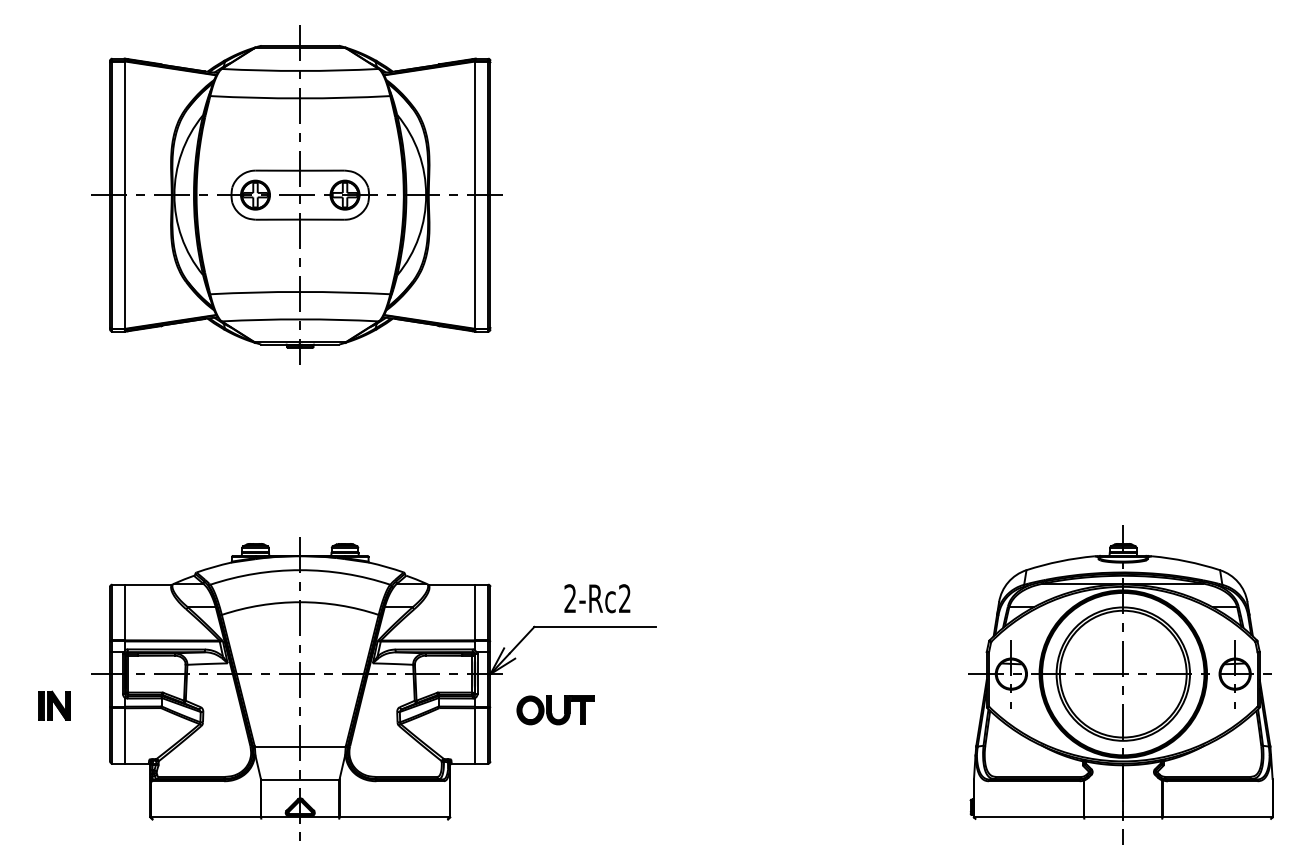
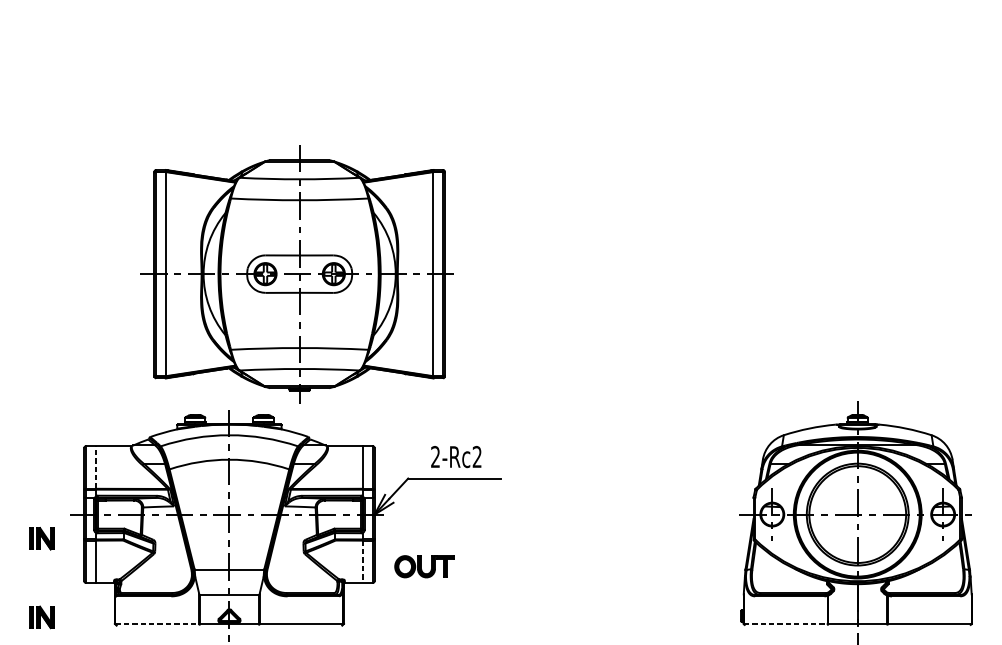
part: (296, 194) -> (296, 273), moved
line: (125, 612) -> (96, 467), solid -> dashed
part: (555, 710) -> (424, 566), moved
line: (475, 735) -> (363, 561), solid -> dashed
part: (54, 808) -> (41, 617), added
line: (205, 817) -> (157, 624), solid -> dashed
line: (1028, 817) -> (785, 624), solid -> dashed

